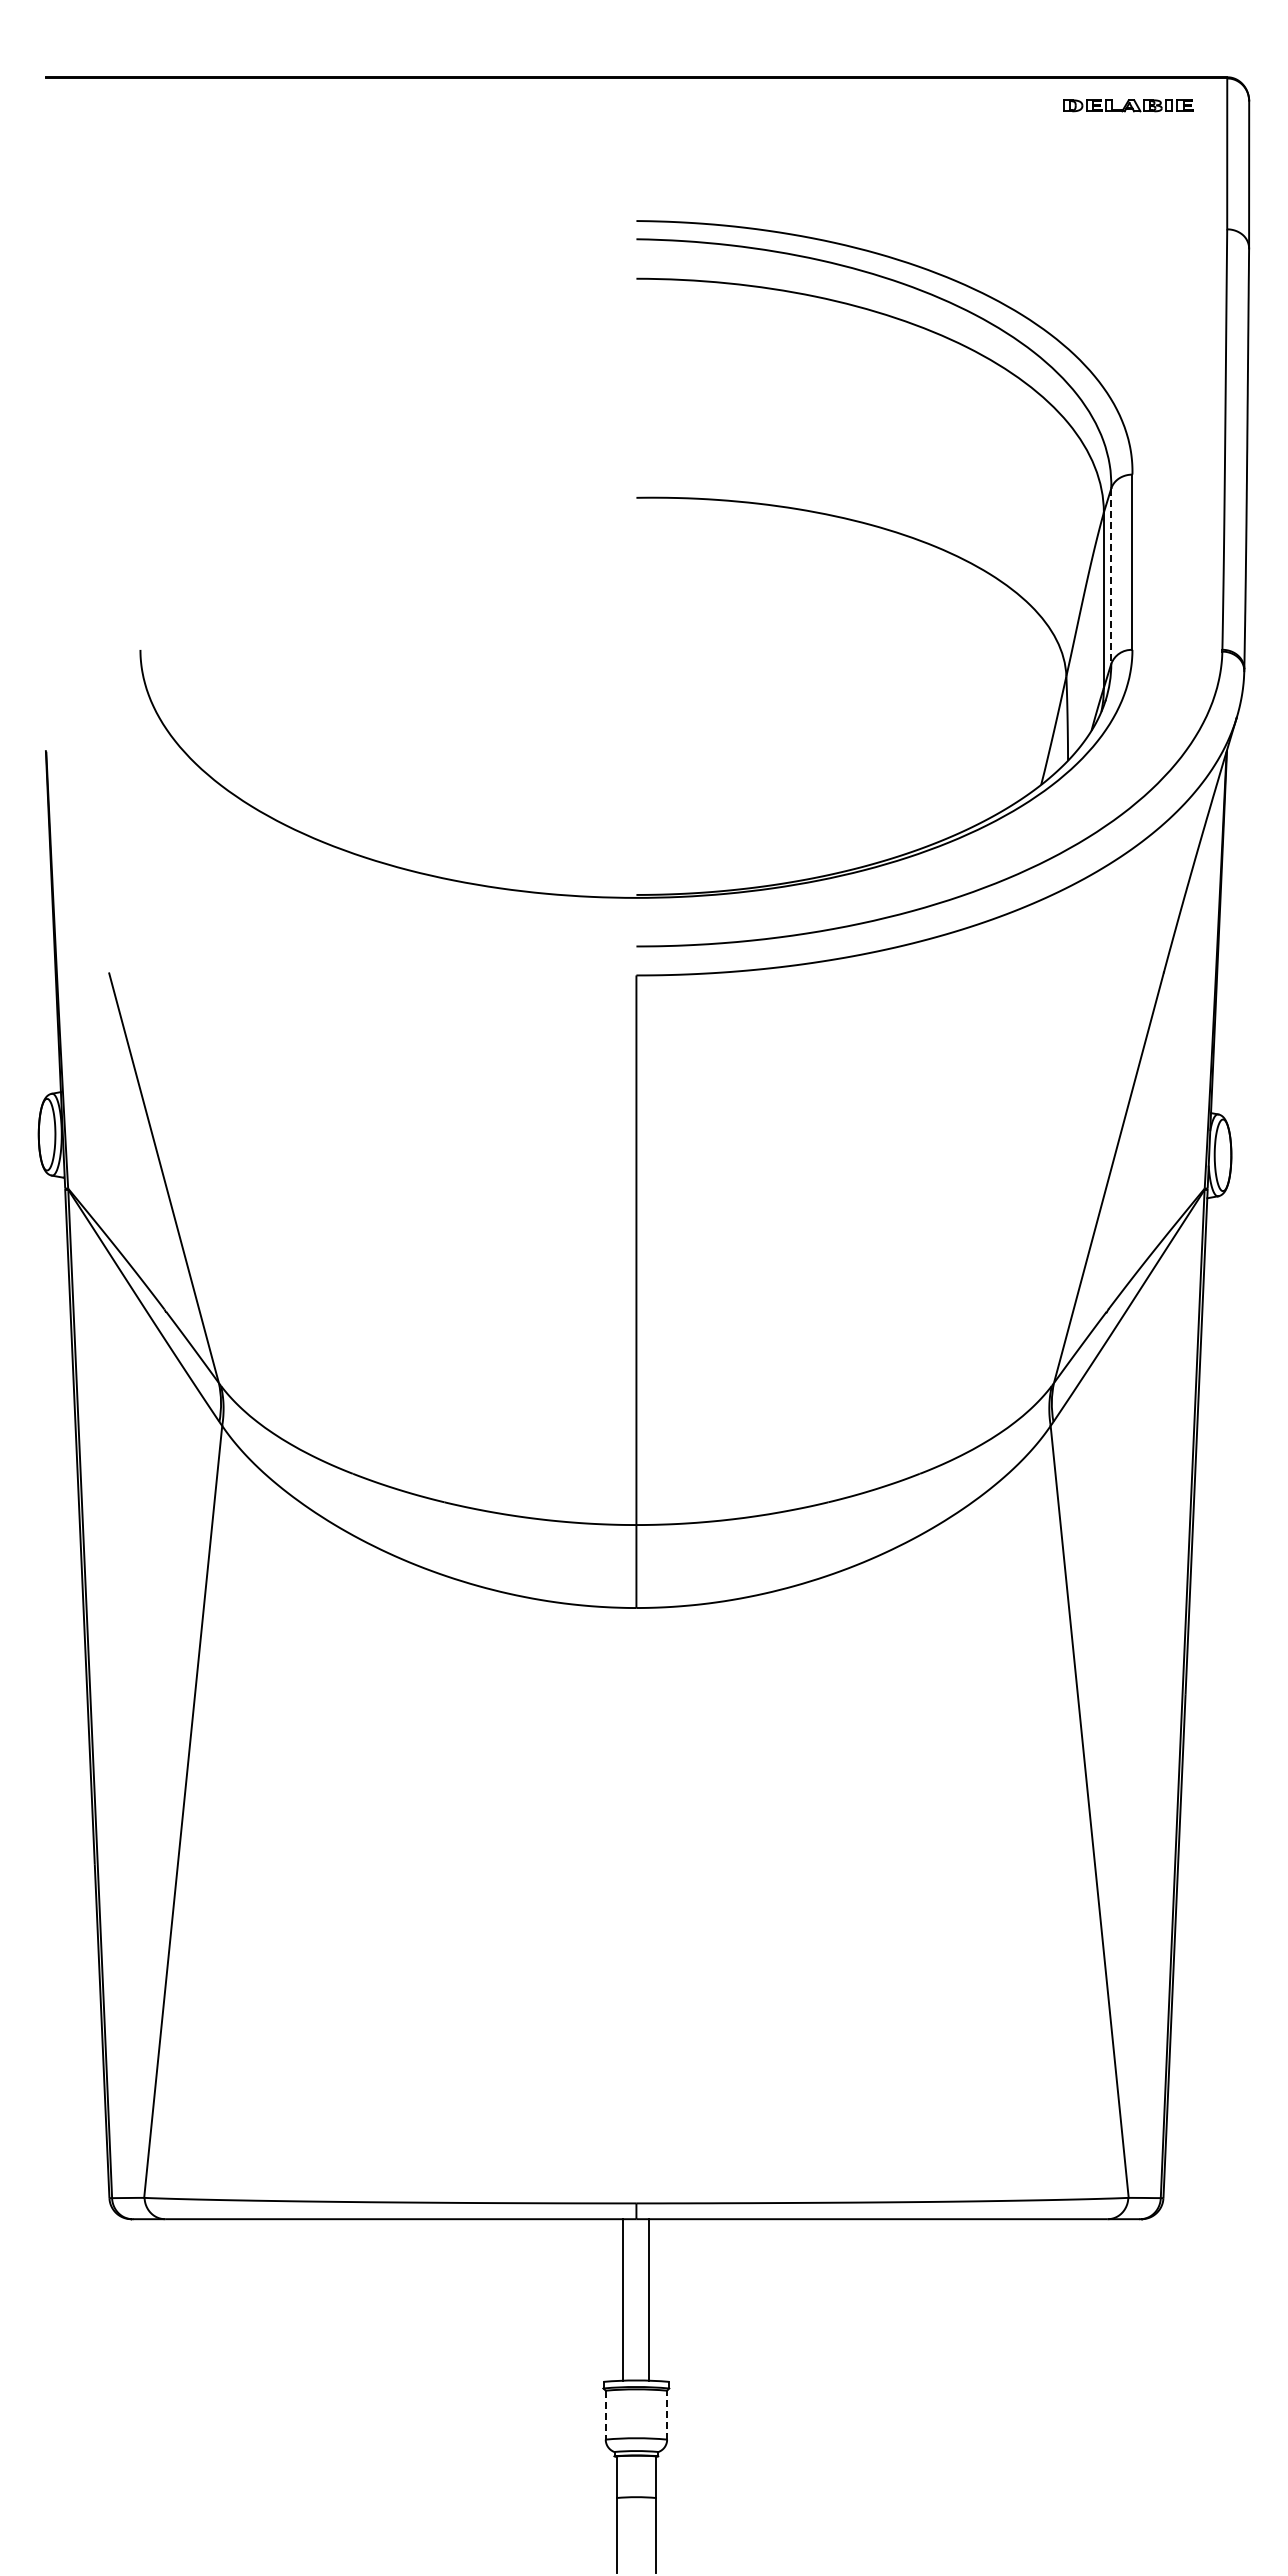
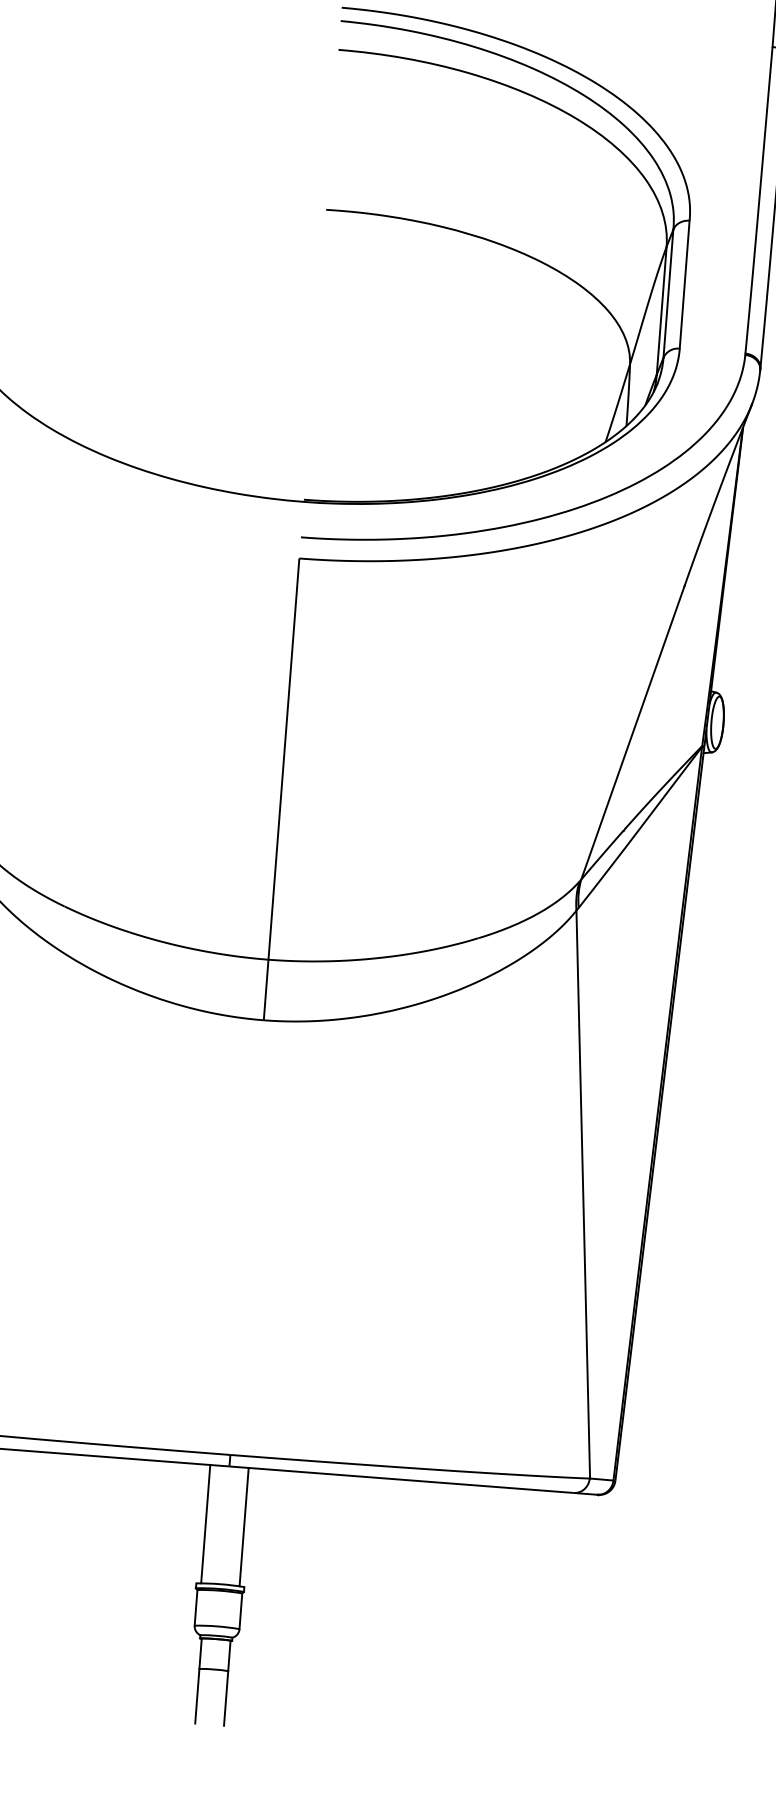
line: (1111, 576) -> (668, 293), dashed -> solid
line: (622, 2300) -> (243, 1527), moved
line: (649, 2300) -> (205, 1524), moved
line: (667, 2414) -> (241, 1610), dashed -> solid
line: (605, 2415) -> (195, 1608), dashed -> solid

